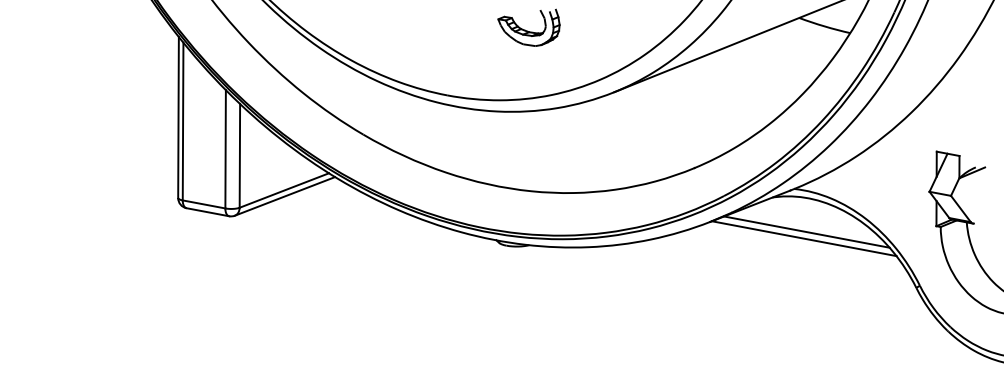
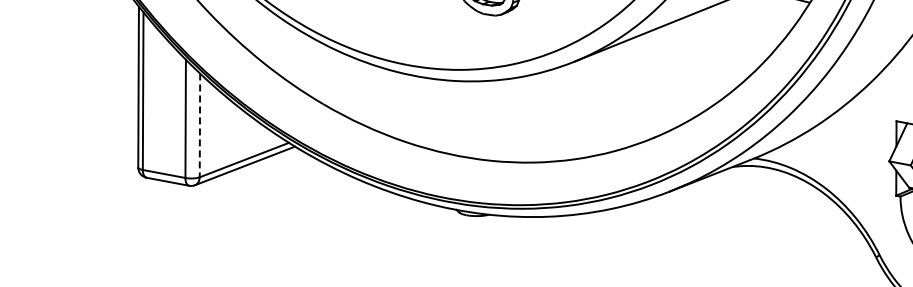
line: (239, 155) -> (199, 125), solid -> dashed
line: (806, 231) -> (766, 201), removed
line: (803, 238) -> (763, 208), removed

